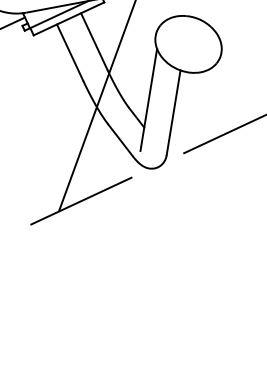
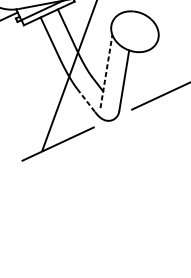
line: (148, 99) -> (106, 71), solid -> dashed
line: (120, 140) -> (86, 100), solid -> dashed

